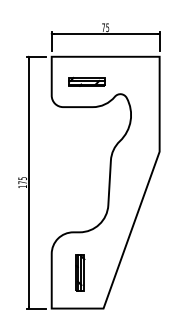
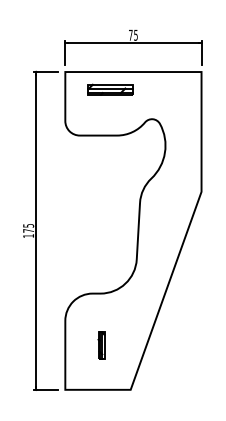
part: (87, 81) -> (110, 89), moved
part: (80, 273) -> (101, 345), size x0.6

